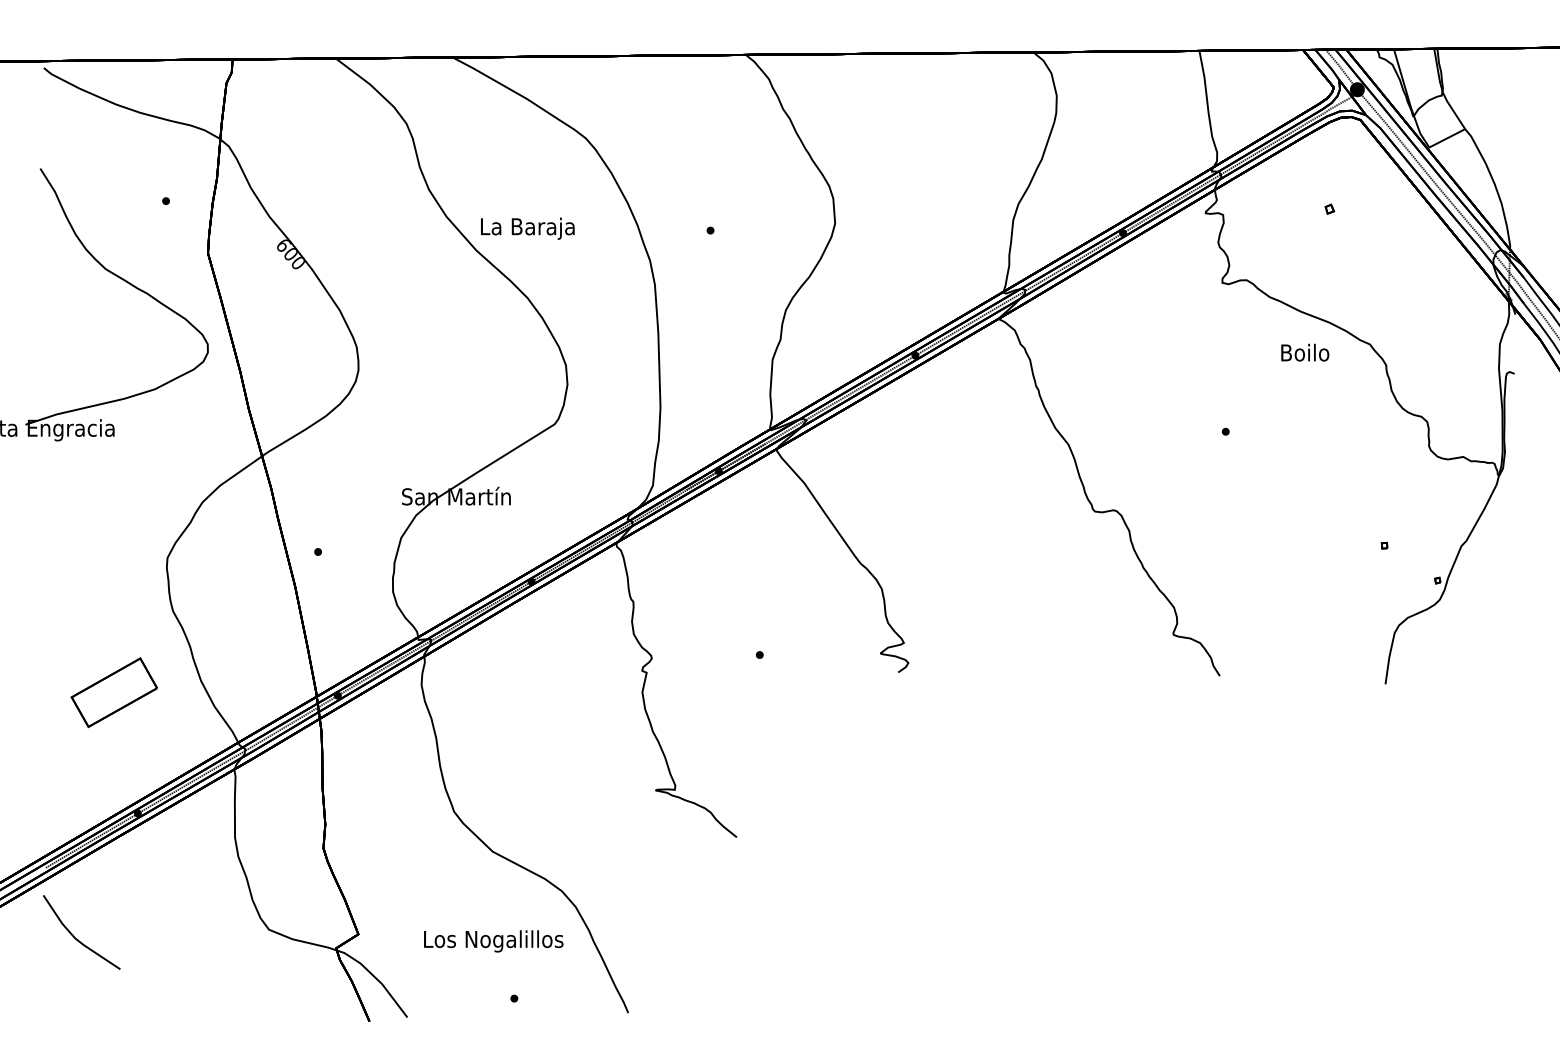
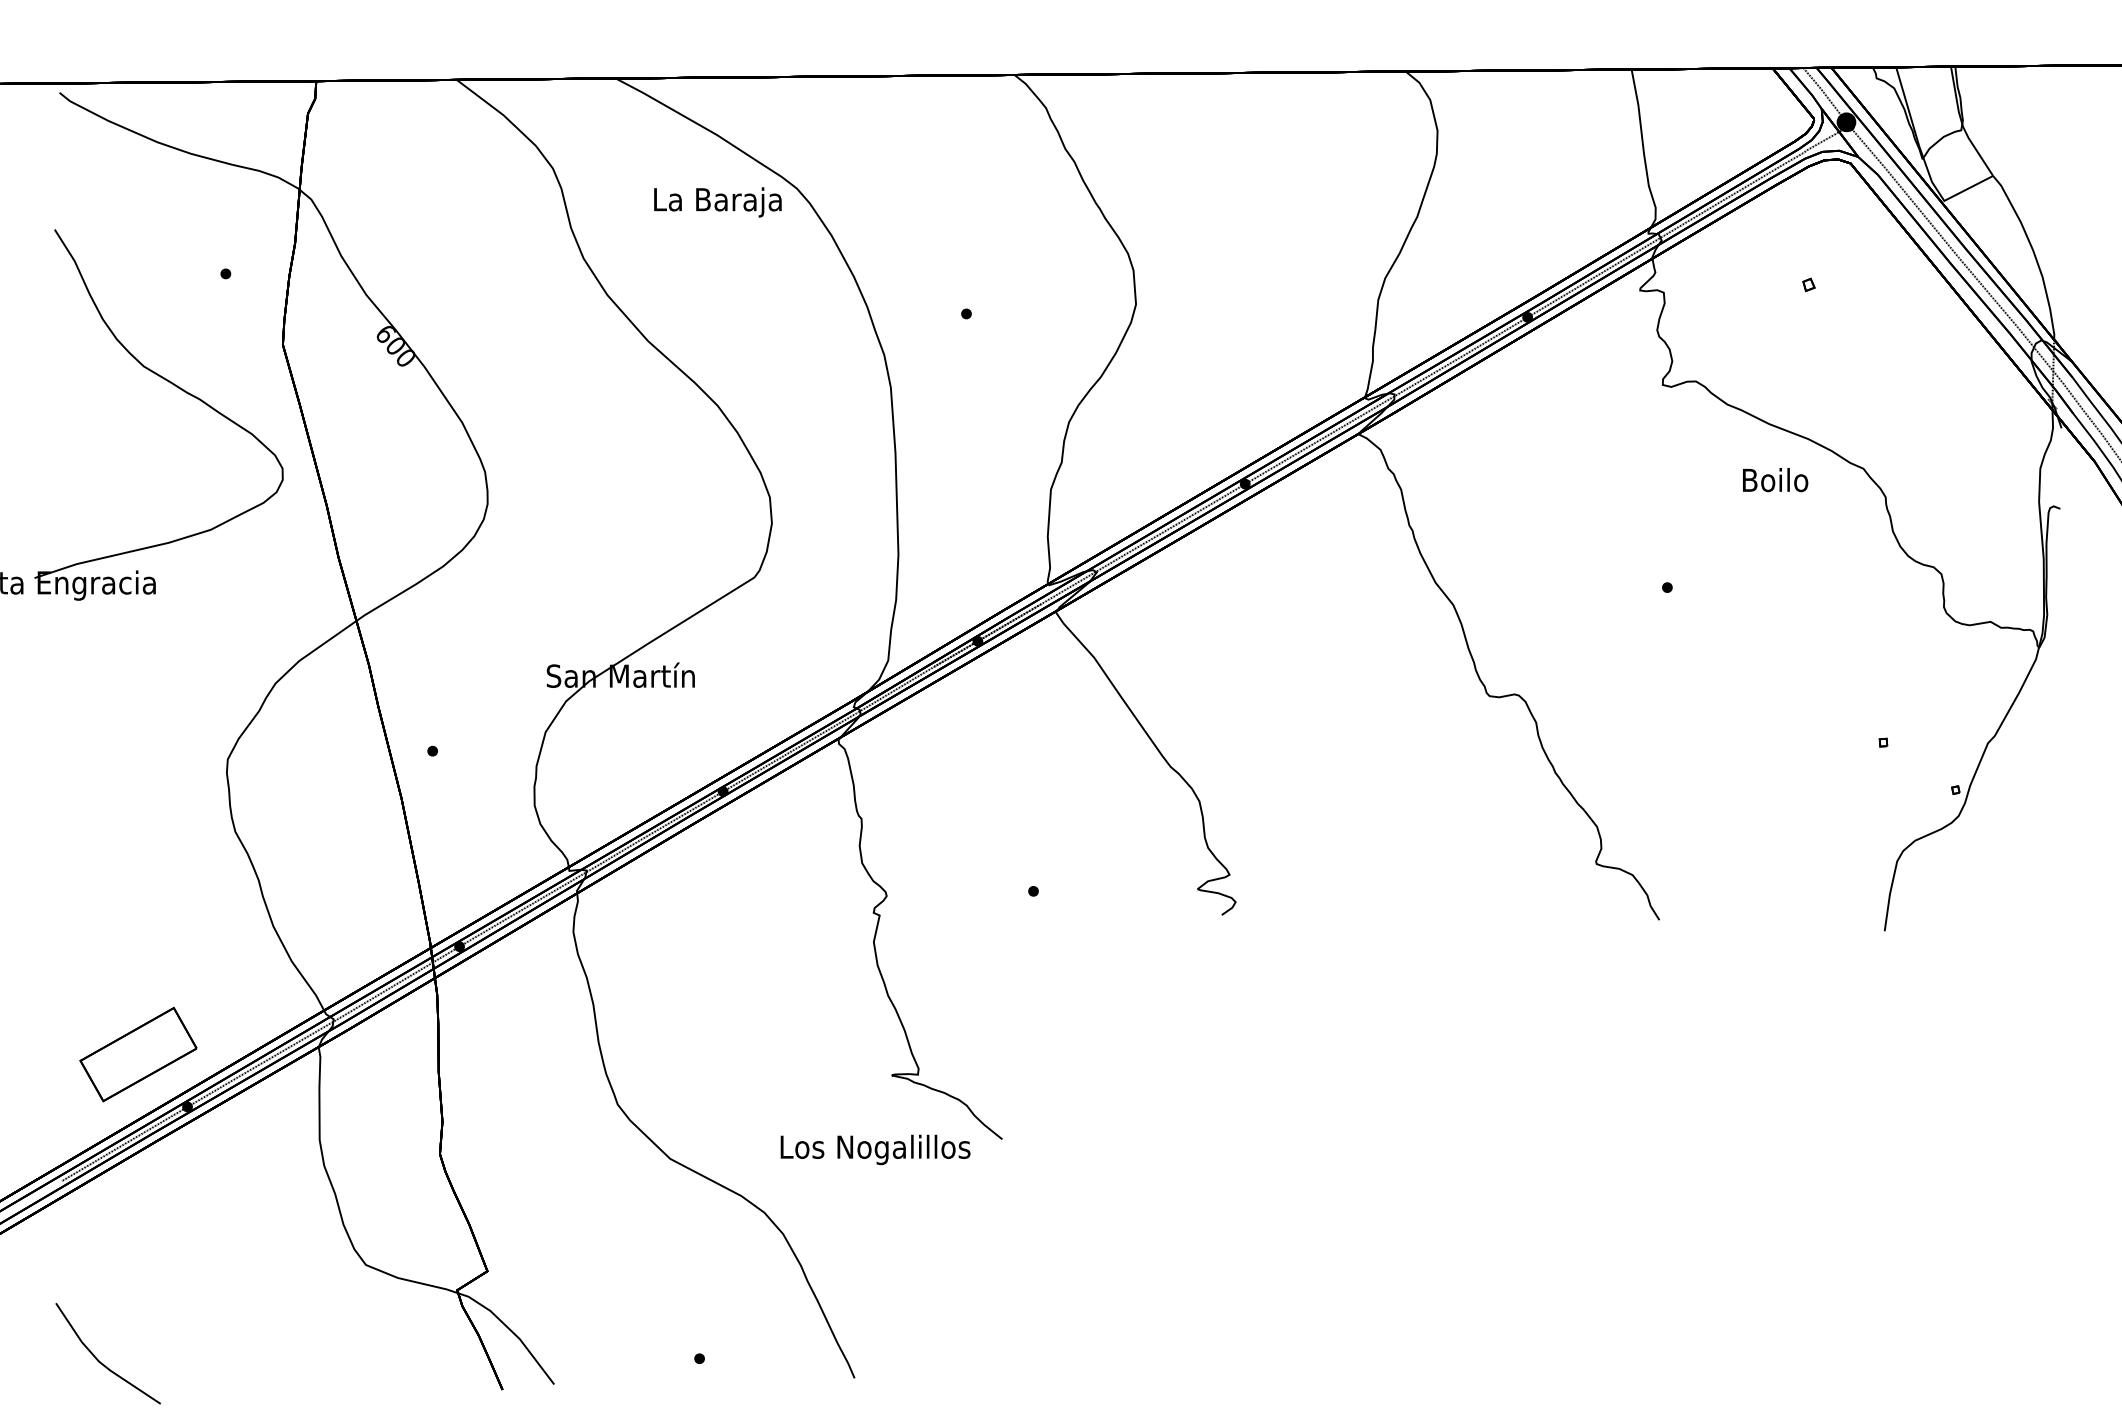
text: (527, 228) -> (717, 202), moved
part: (114, 692) -> (138, 1054), moved
line: (75, 937) -> (99, 1360), moved
text: (493, 941) -> (875, 1149), moved

